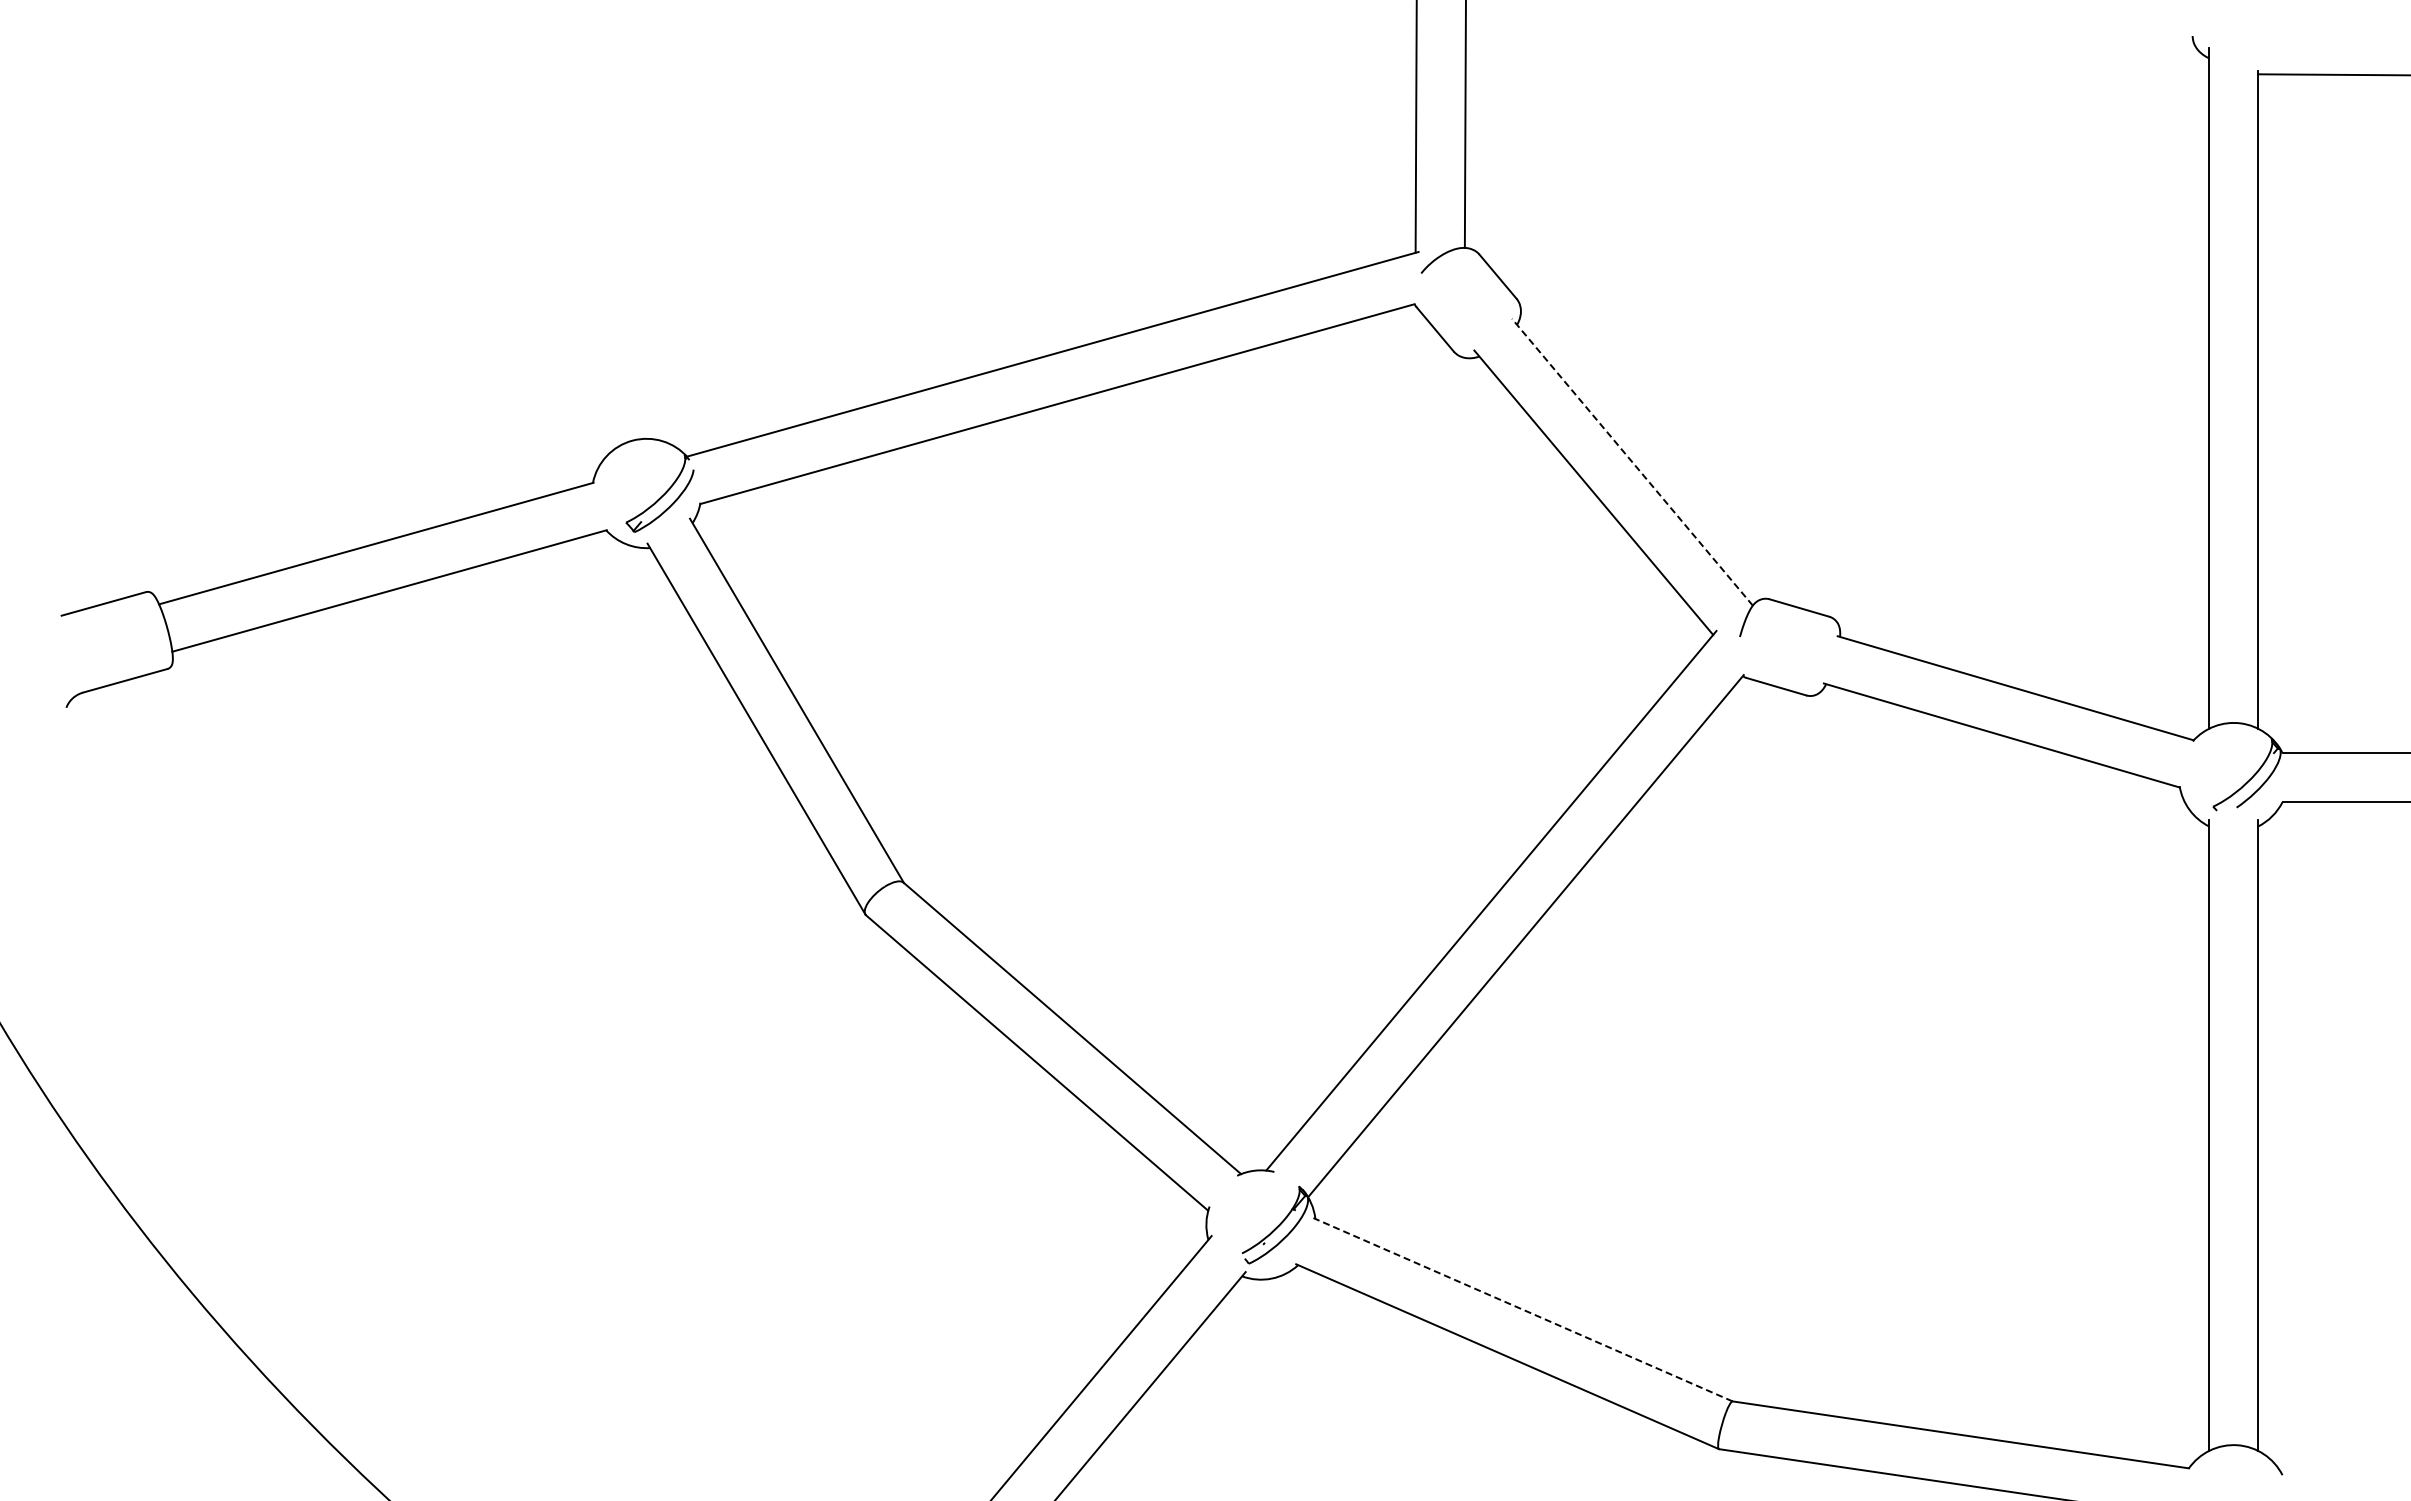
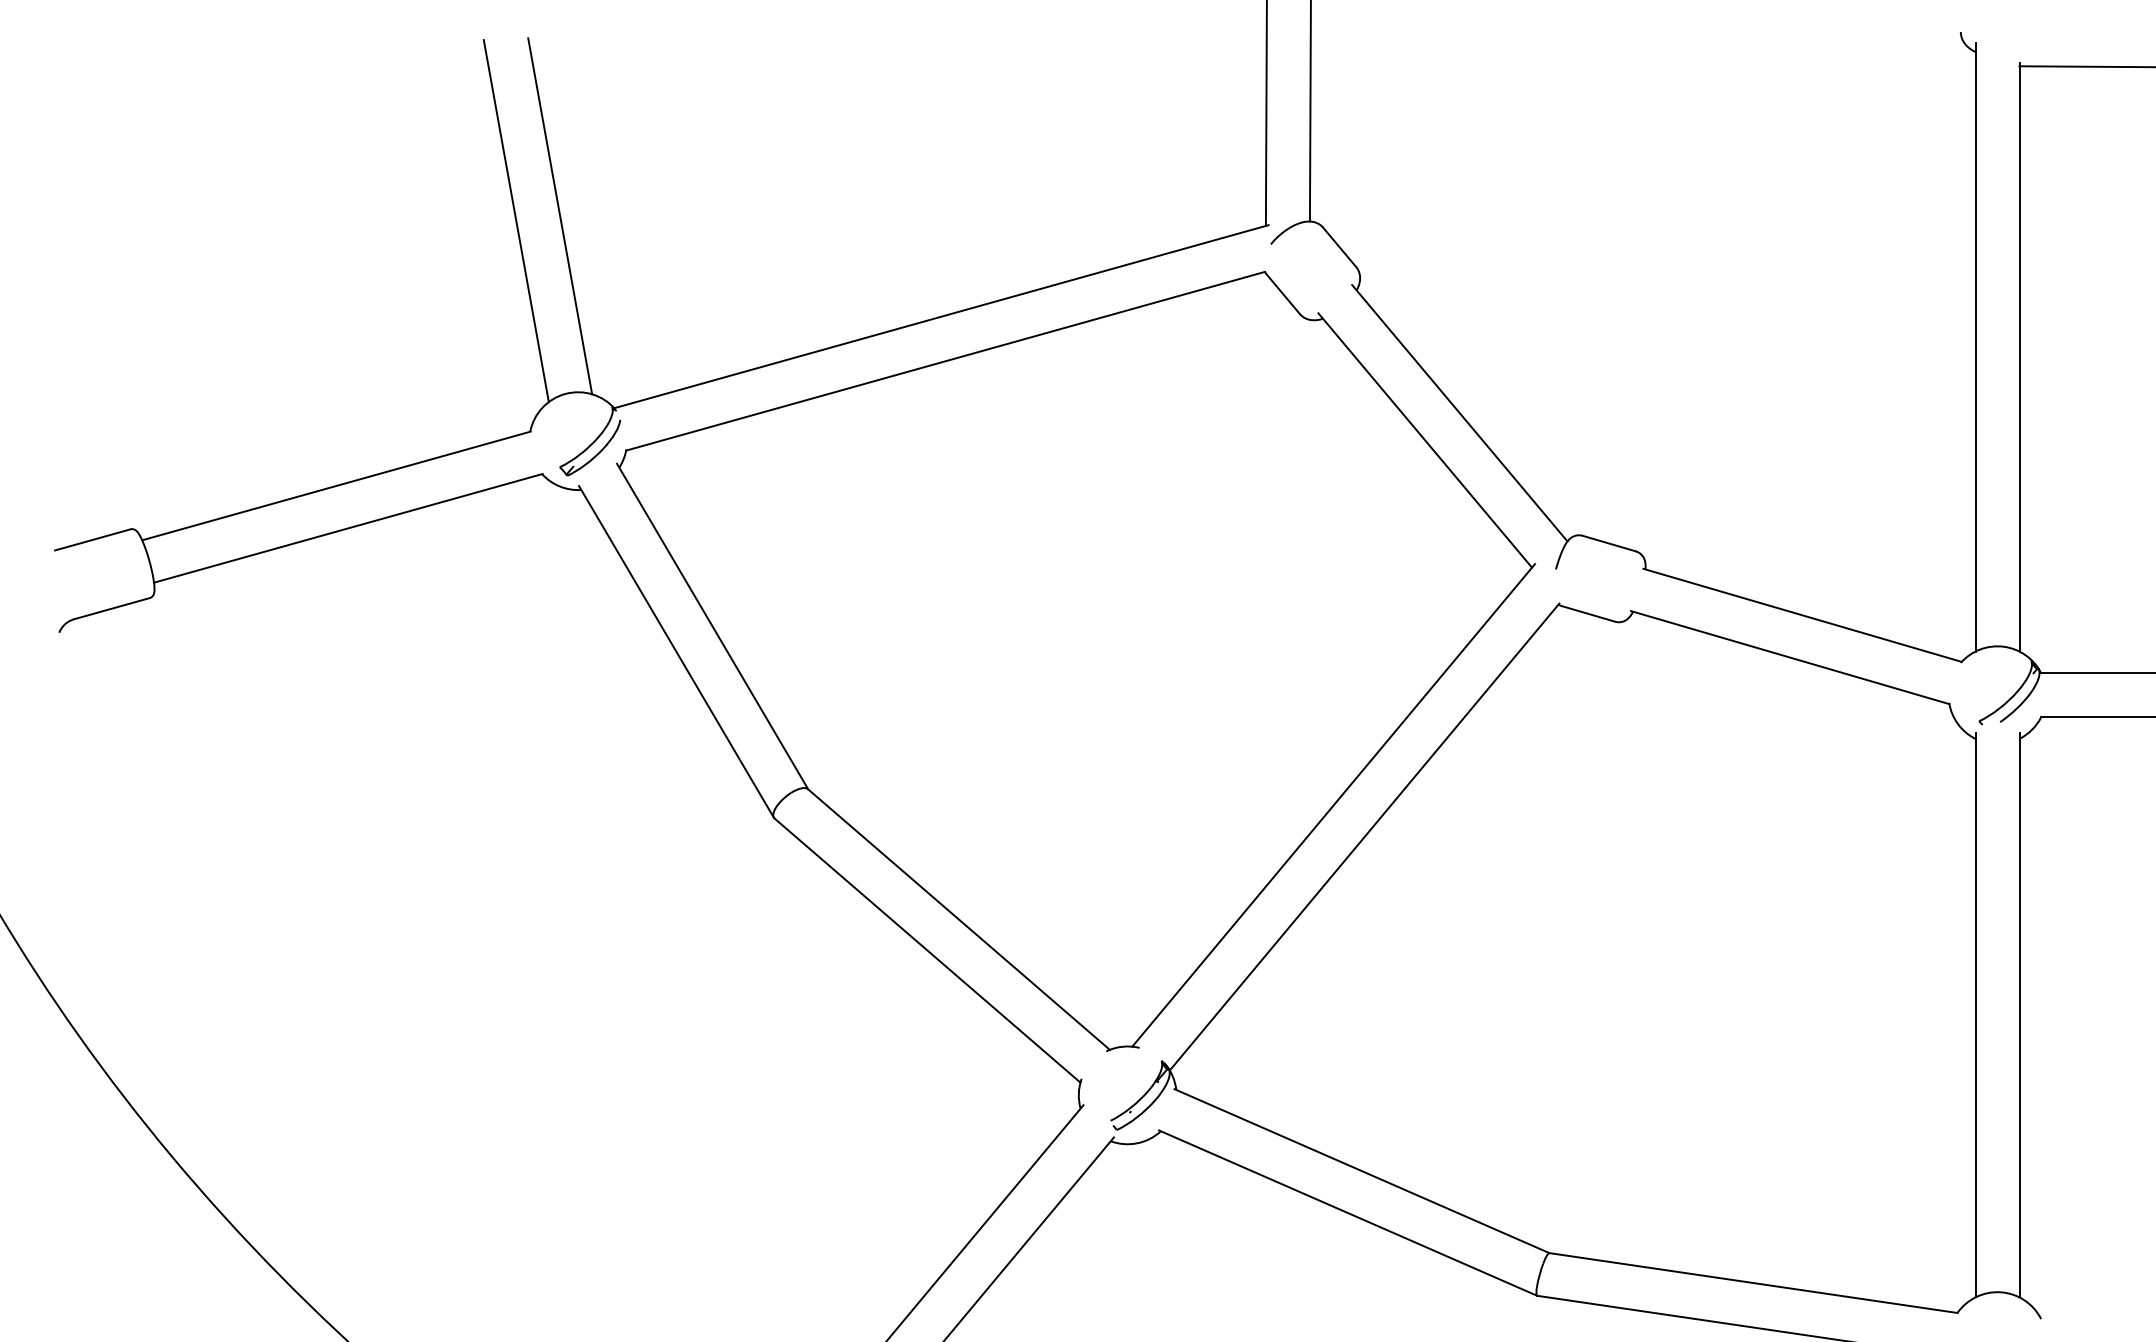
line: (626, 241) -> (560, 215), added
line: (577, 246) -> (516, 220), added
line: (1632, 461) -> (1459, 412), dashed -> solid
line: (1523, 1309) -> (1362, 1170), dashed -> solid

